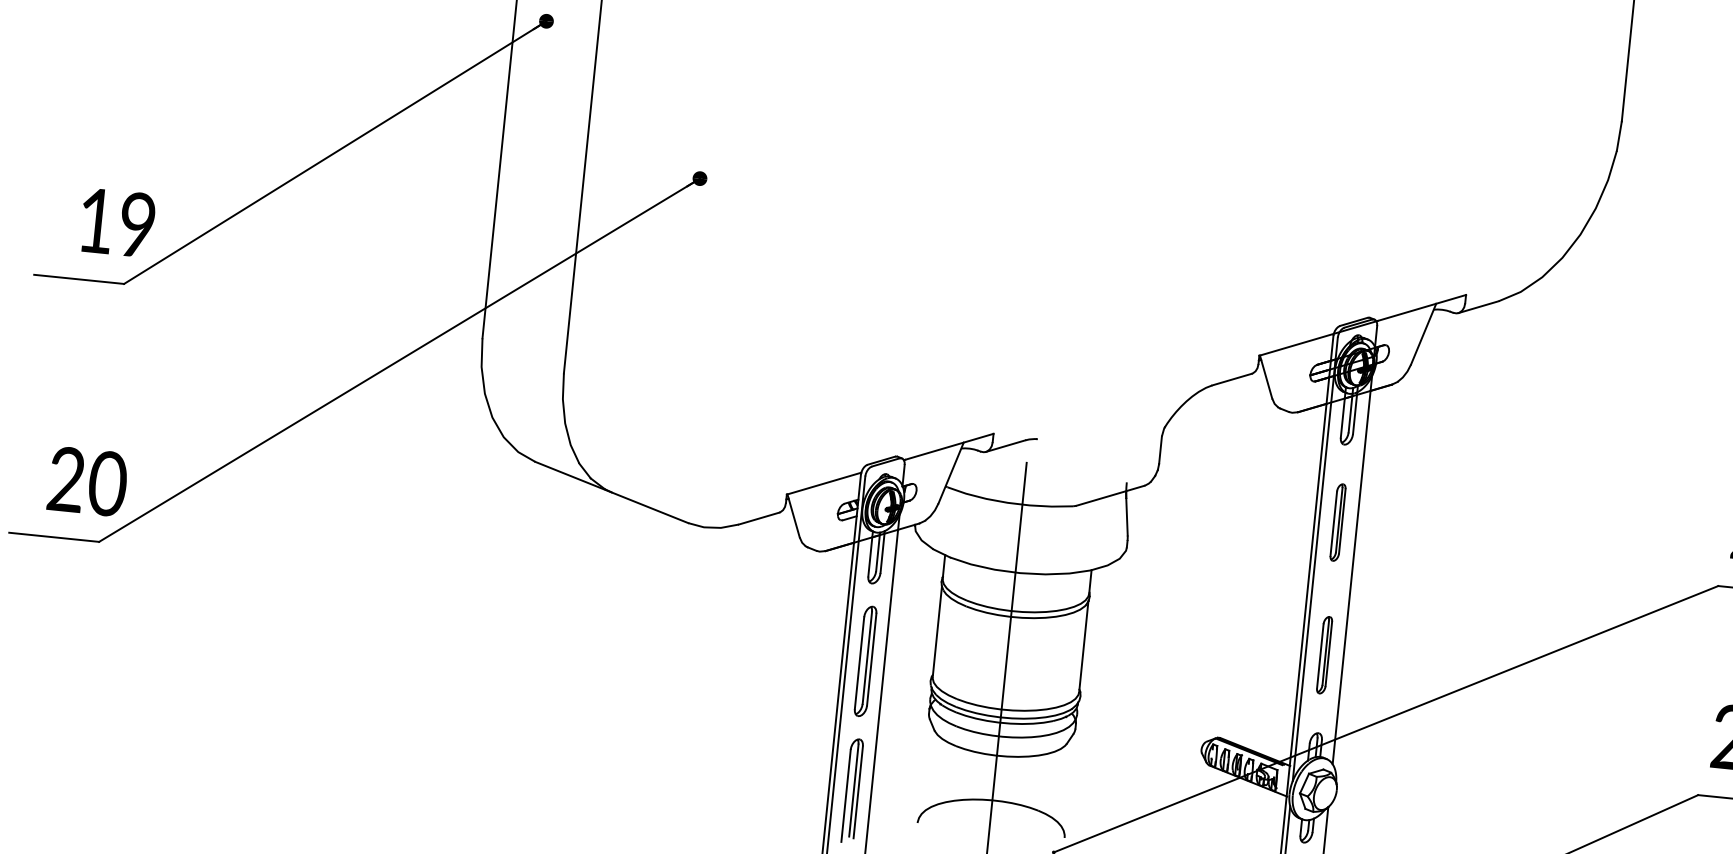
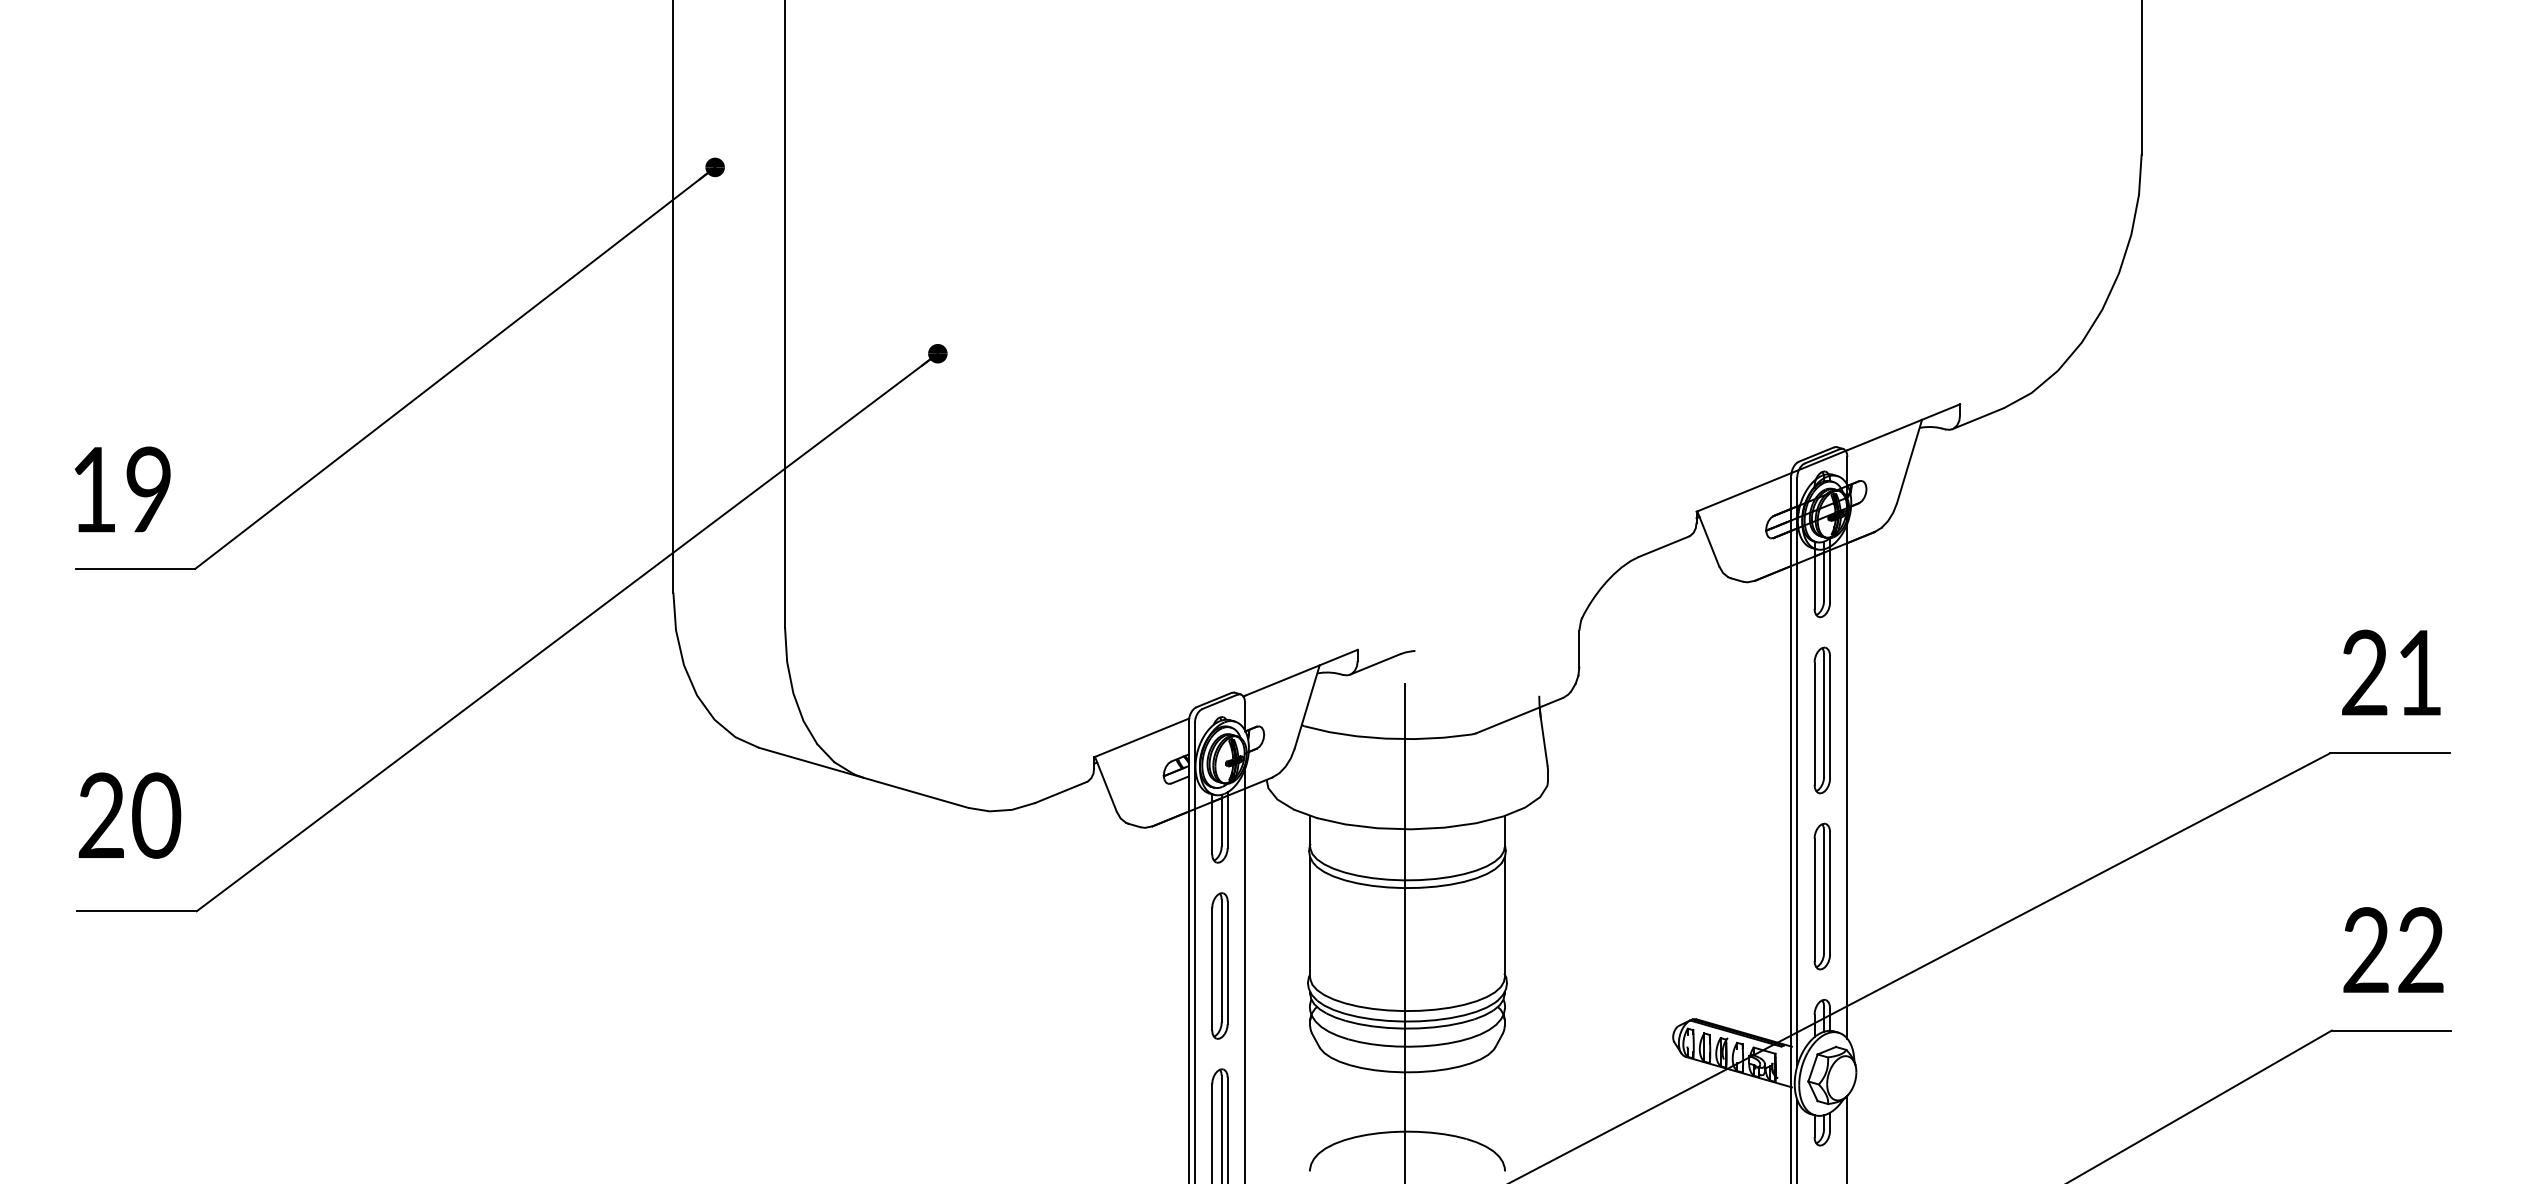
text: (117, 222) -> (122, 489), moved
text: (87, 481) -> (129, 815), moved
part: (1337, 522) -> (1821, 720), size x1.43
part: (1324, 655) -> (1821, 896), size x1.43

